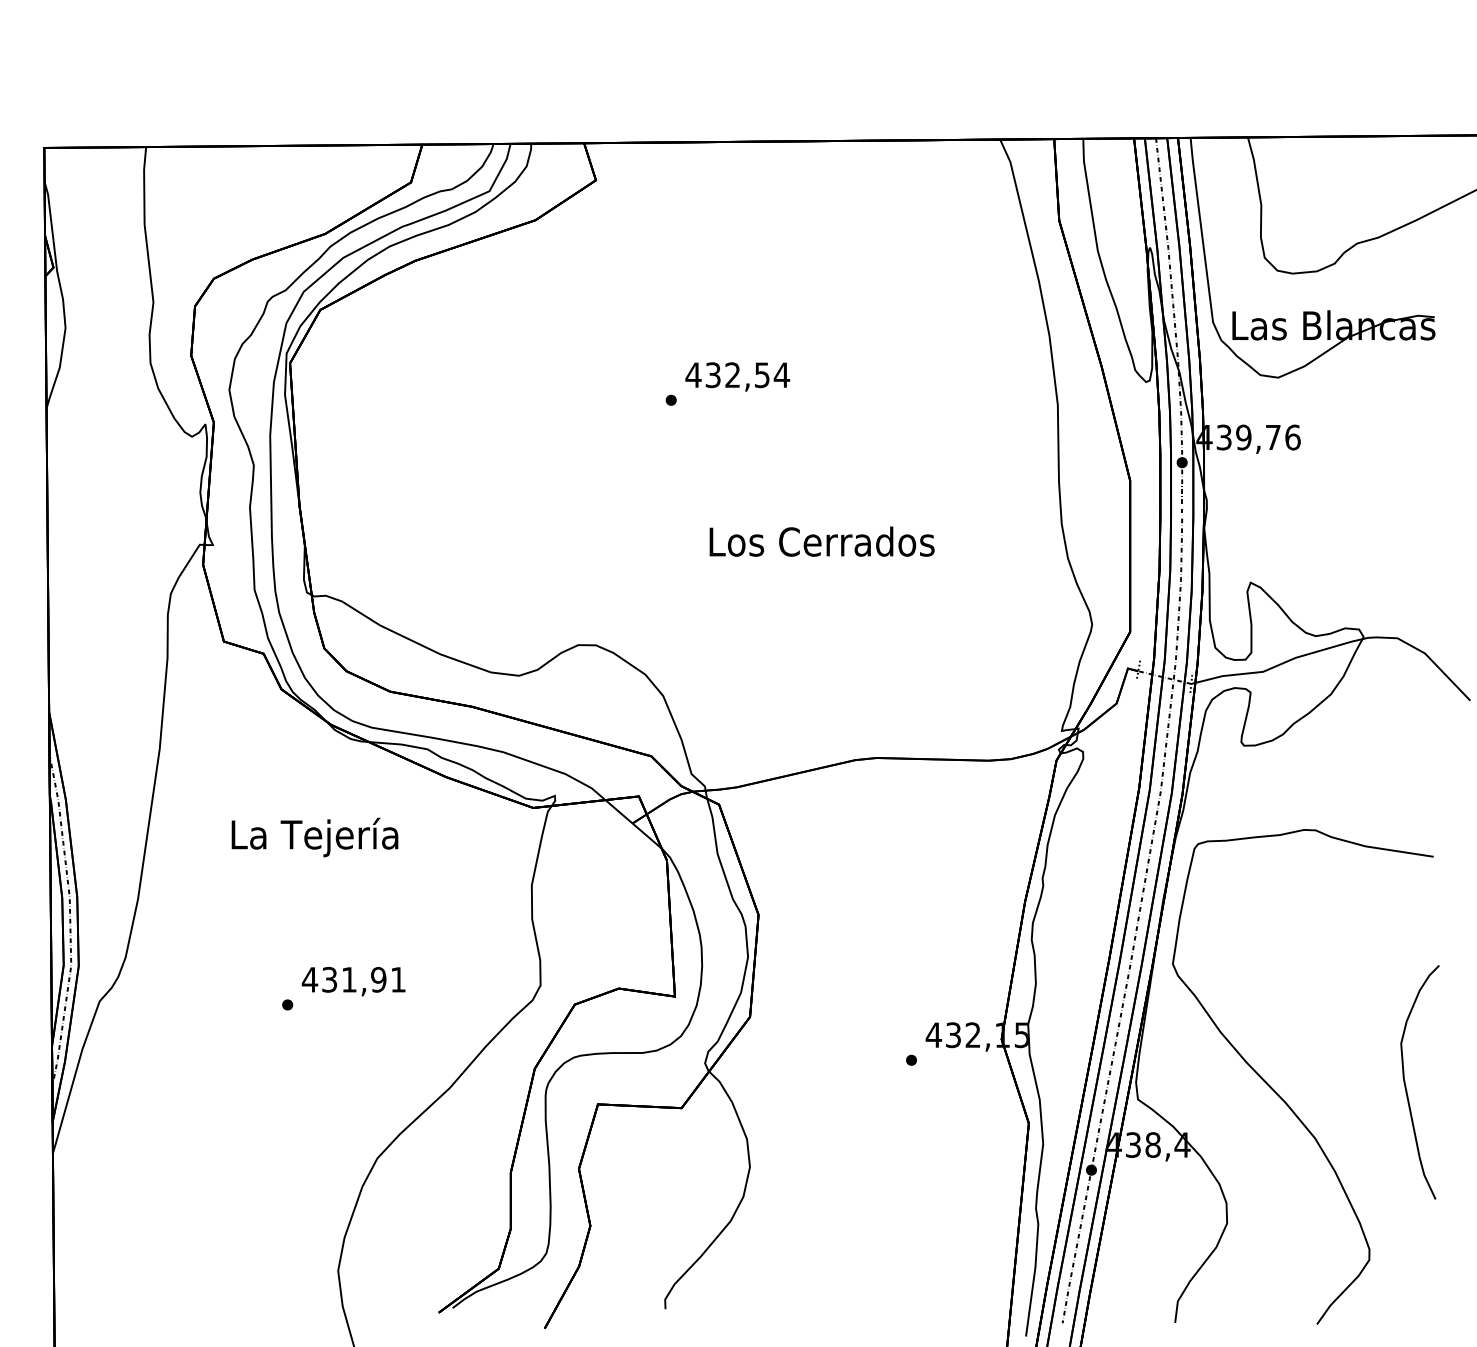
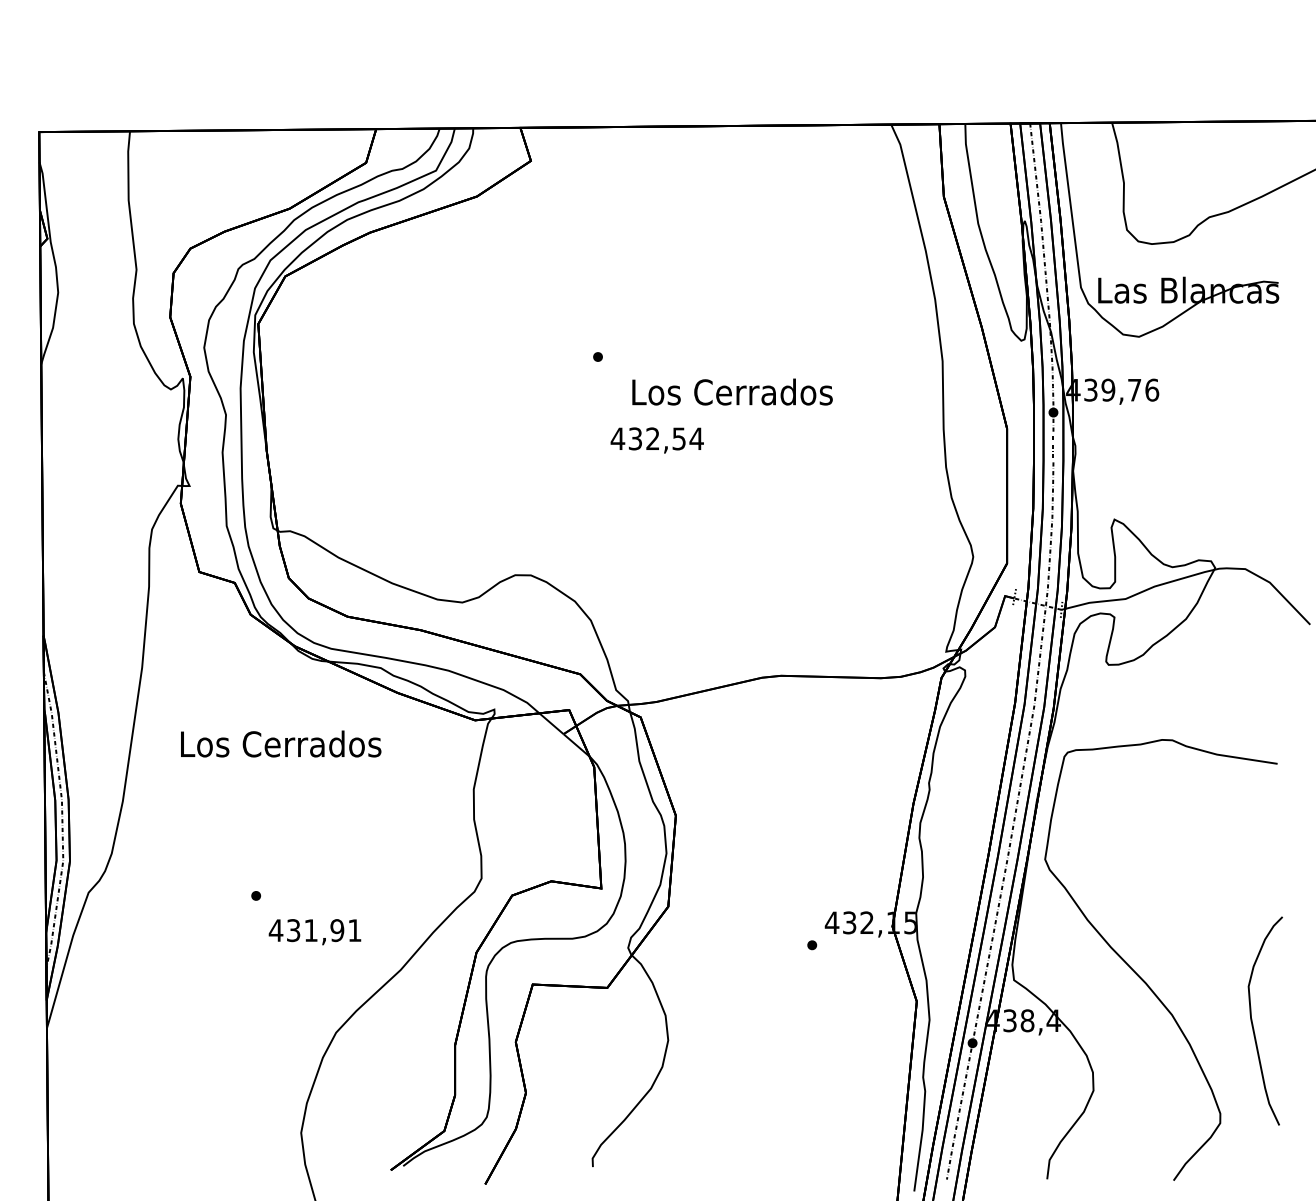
text: (737, 376) -> (657, 440), moved
text: (821, 541) -> (731, 391), moved
text: (315, 837) -> (280, 746), La Tejería -> Los Cerrados
text: (353, 981) -> (314, 932), moved
curve: (1406, 1085) -> (1253, 1023), moved

